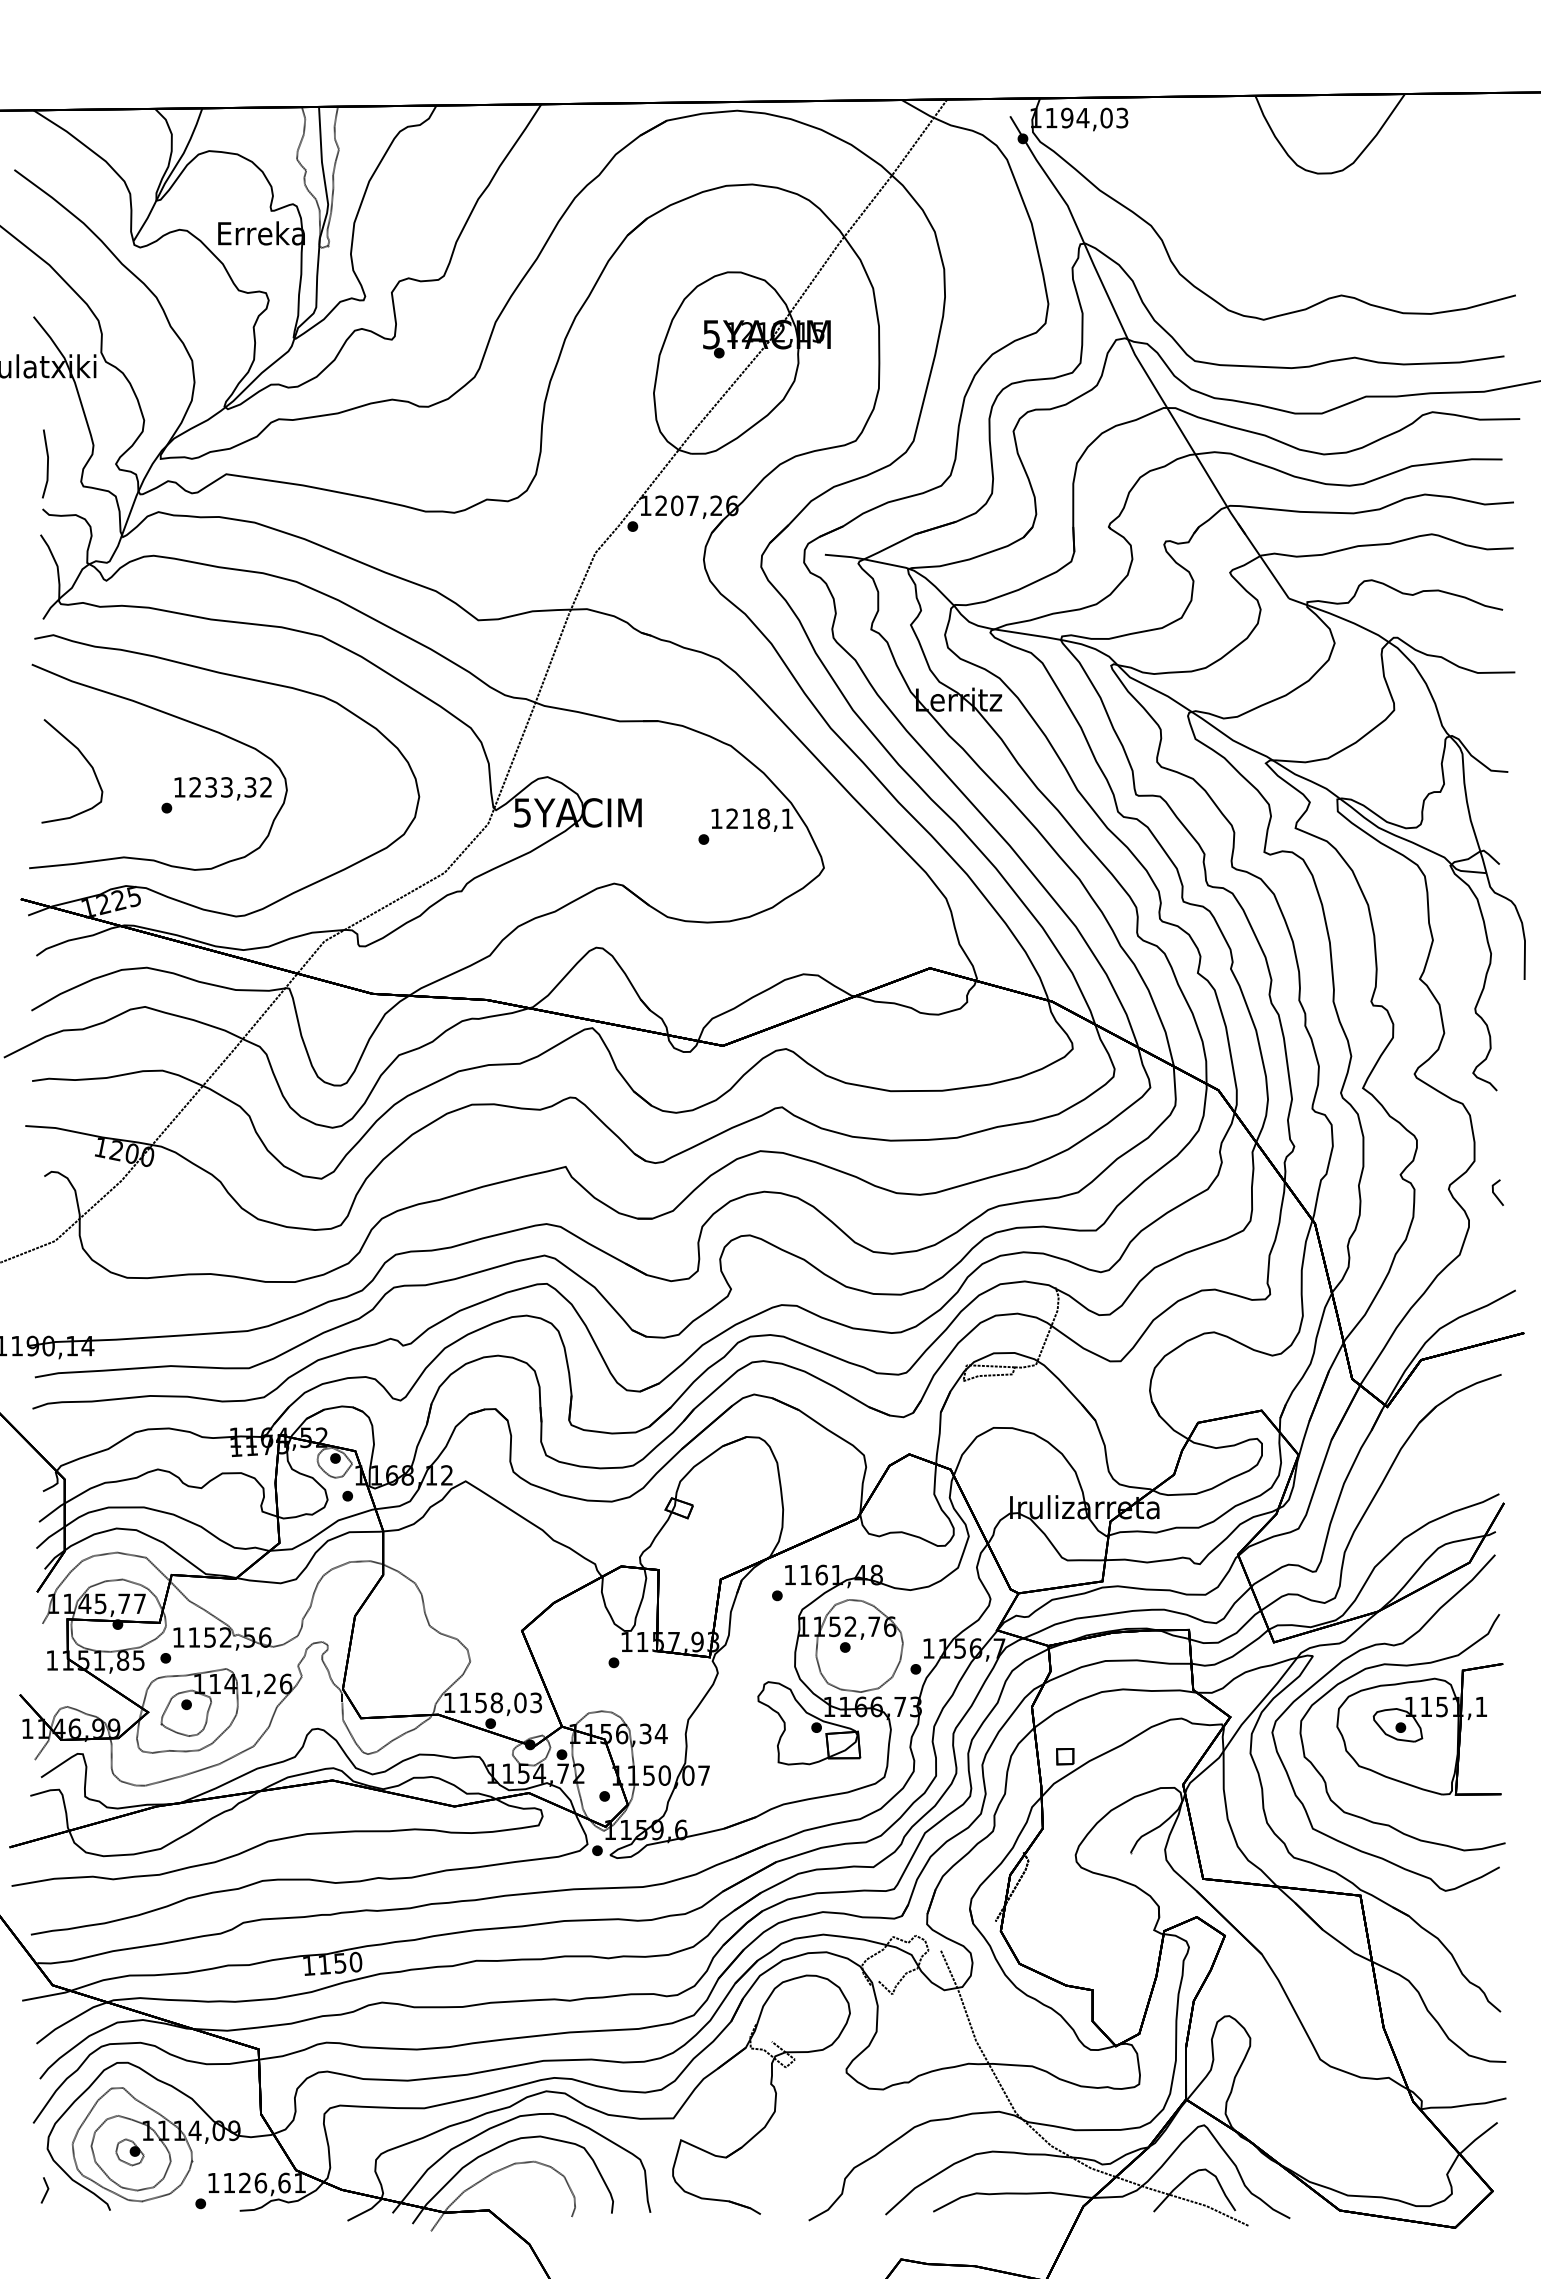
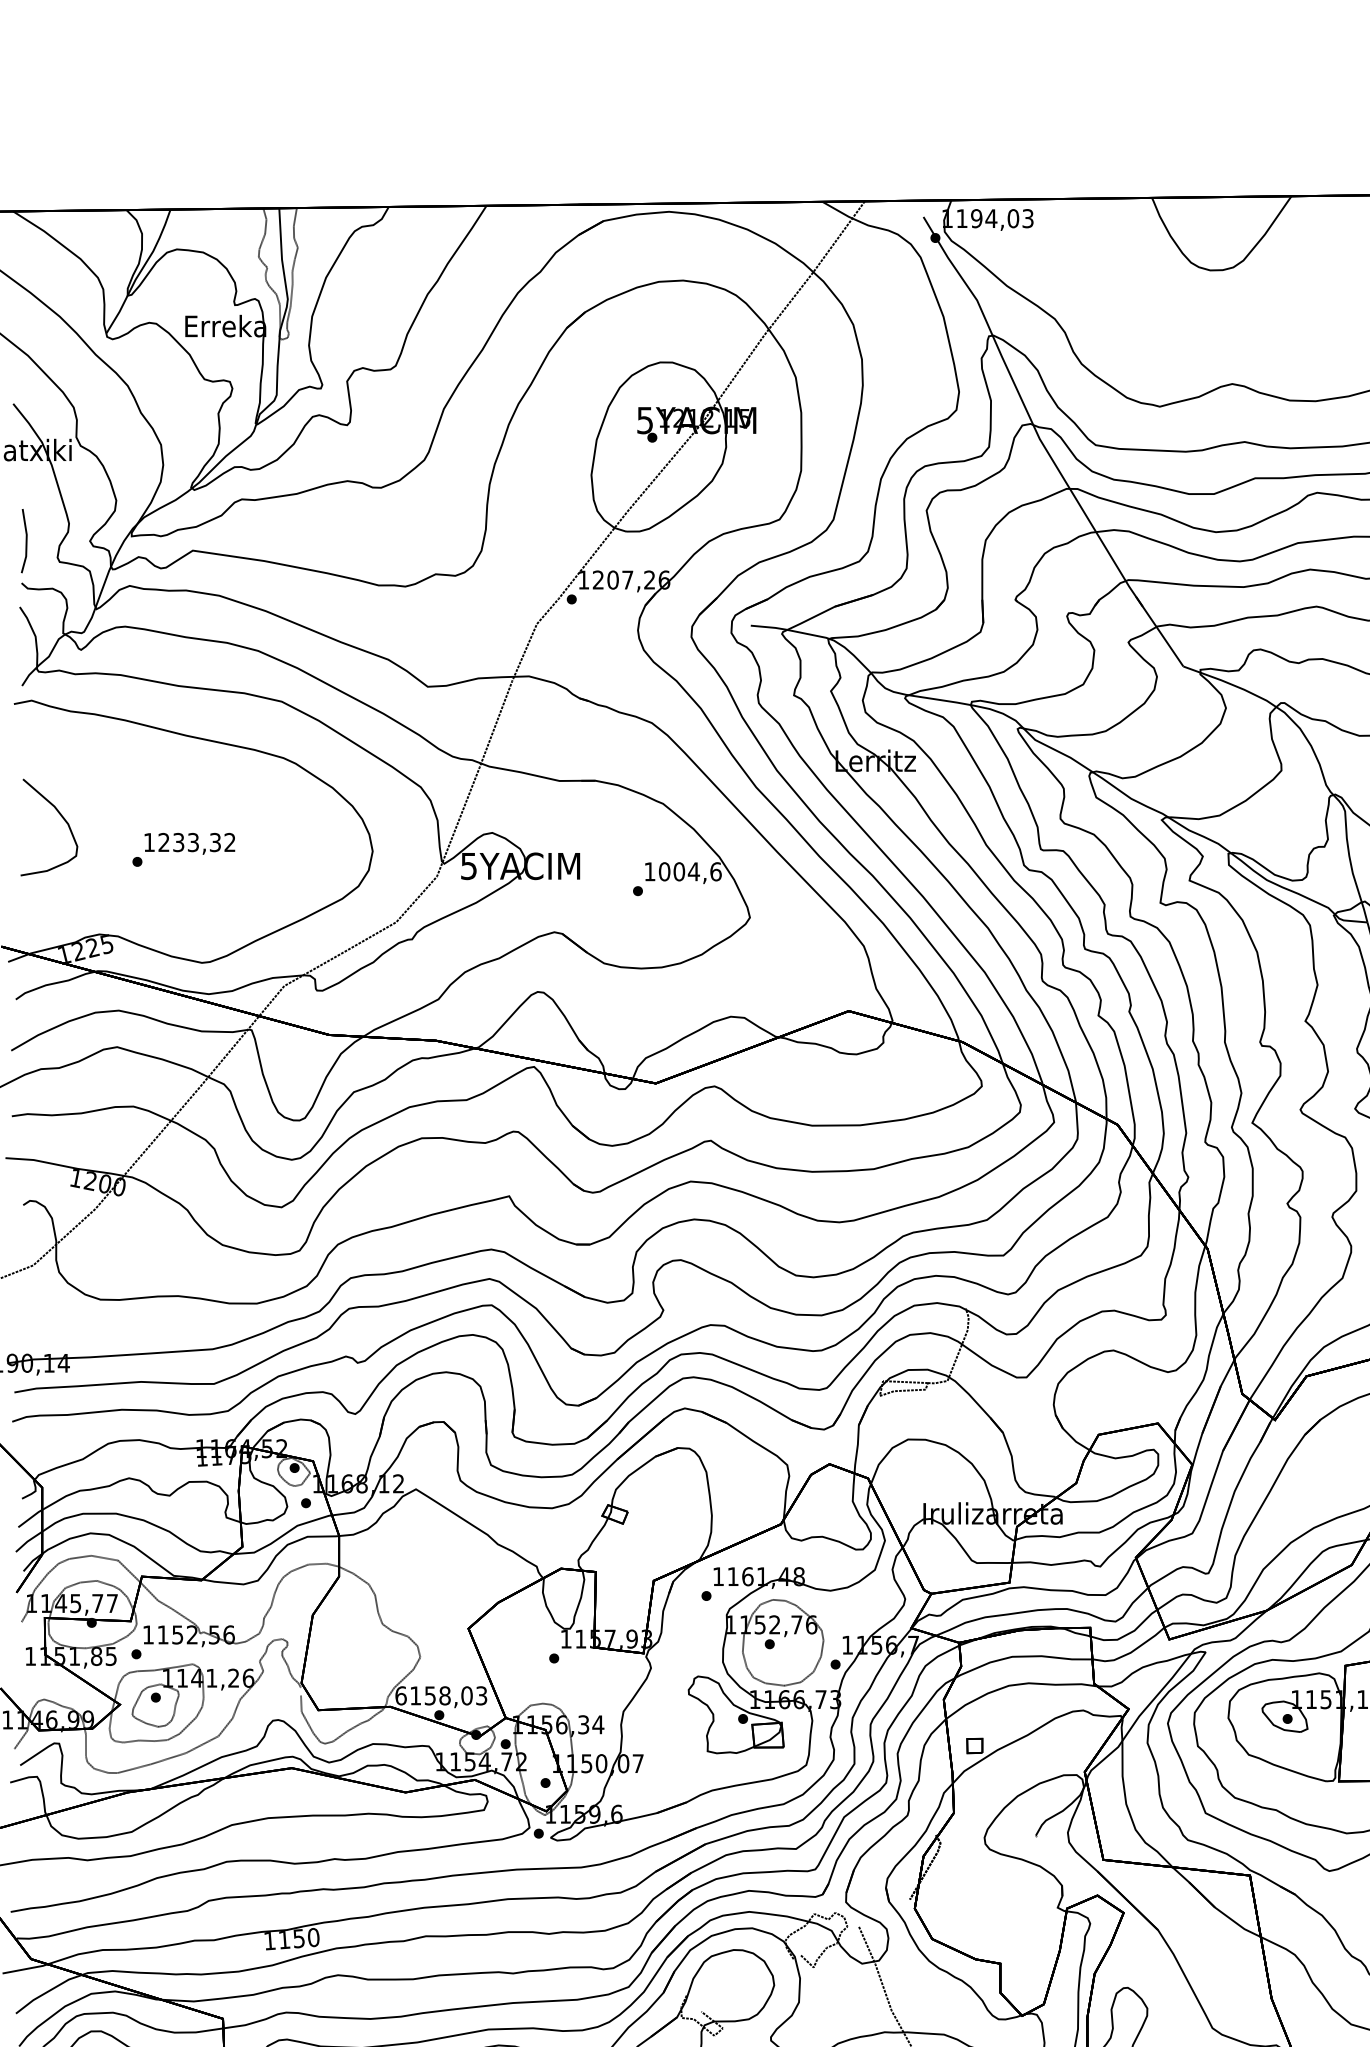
part: (179, 719) -> (149, 779), removed
text: (759, 818) -> (689, 871), 1218,1 -> 1004,6
text: (449, 1702) -> (400, 1695), 1158,03 -> 6158,03

